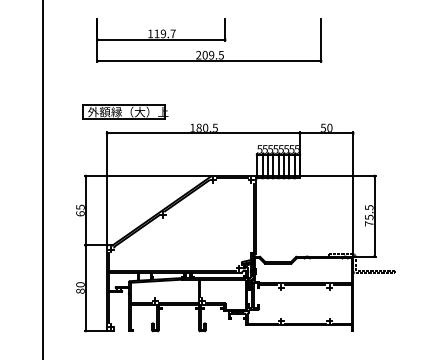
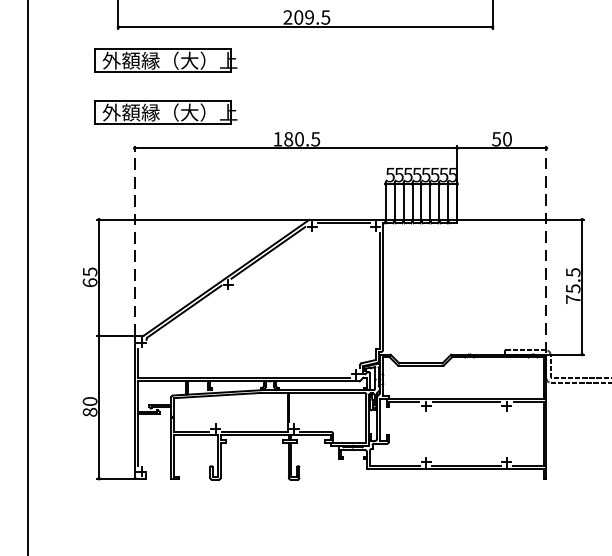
part: (125, 80) -> (165, 59), added
line: (107, 188) -> (135, 240), solid -> dashed
line: (353, 194) -> (546, 250), solid -> dashed

